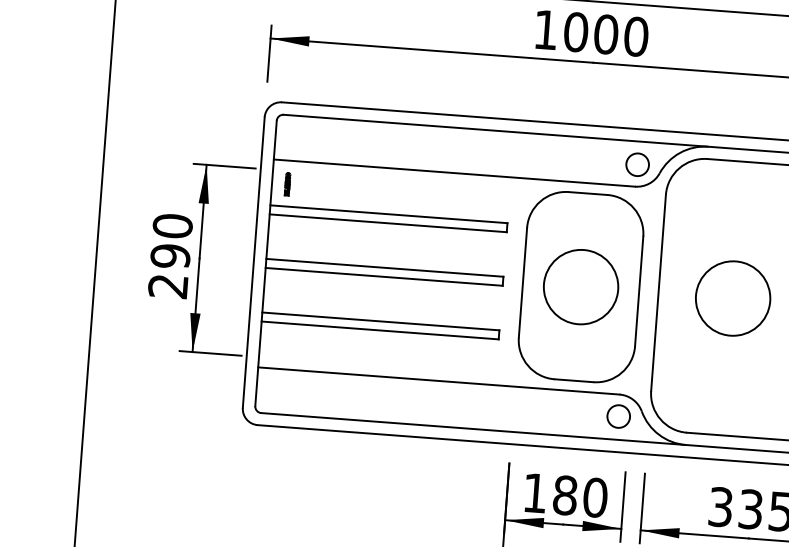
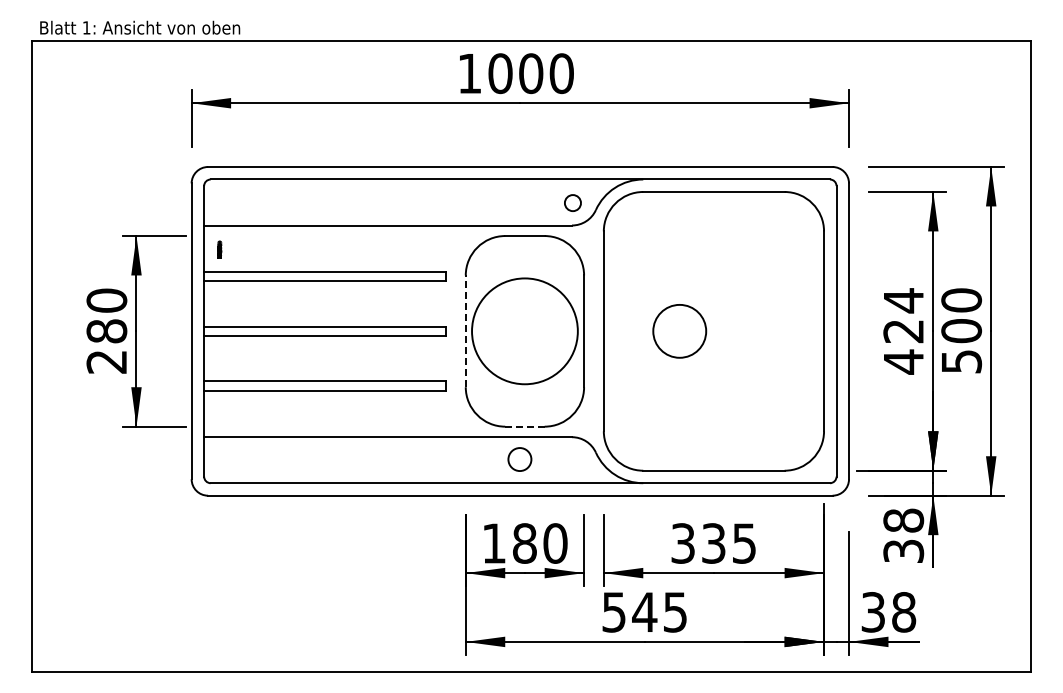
circle: (637, 164) -> (572, 202), size x0.7
part: (287, 184) -> (219, 249), size x0.7
text: (170, 256) -> (106, 331), 290 -> 280
line: (522, 282) -> (465, 331), solid -> dashed
circle: (580, 287) -> (524, 331), size x1.4
circle: (732, 298) -> (679, 331), size x0.7
line: (573, 380) -> (524, 426), solid -> dashed
circle: (618, 416) -> (519, 459), moved

